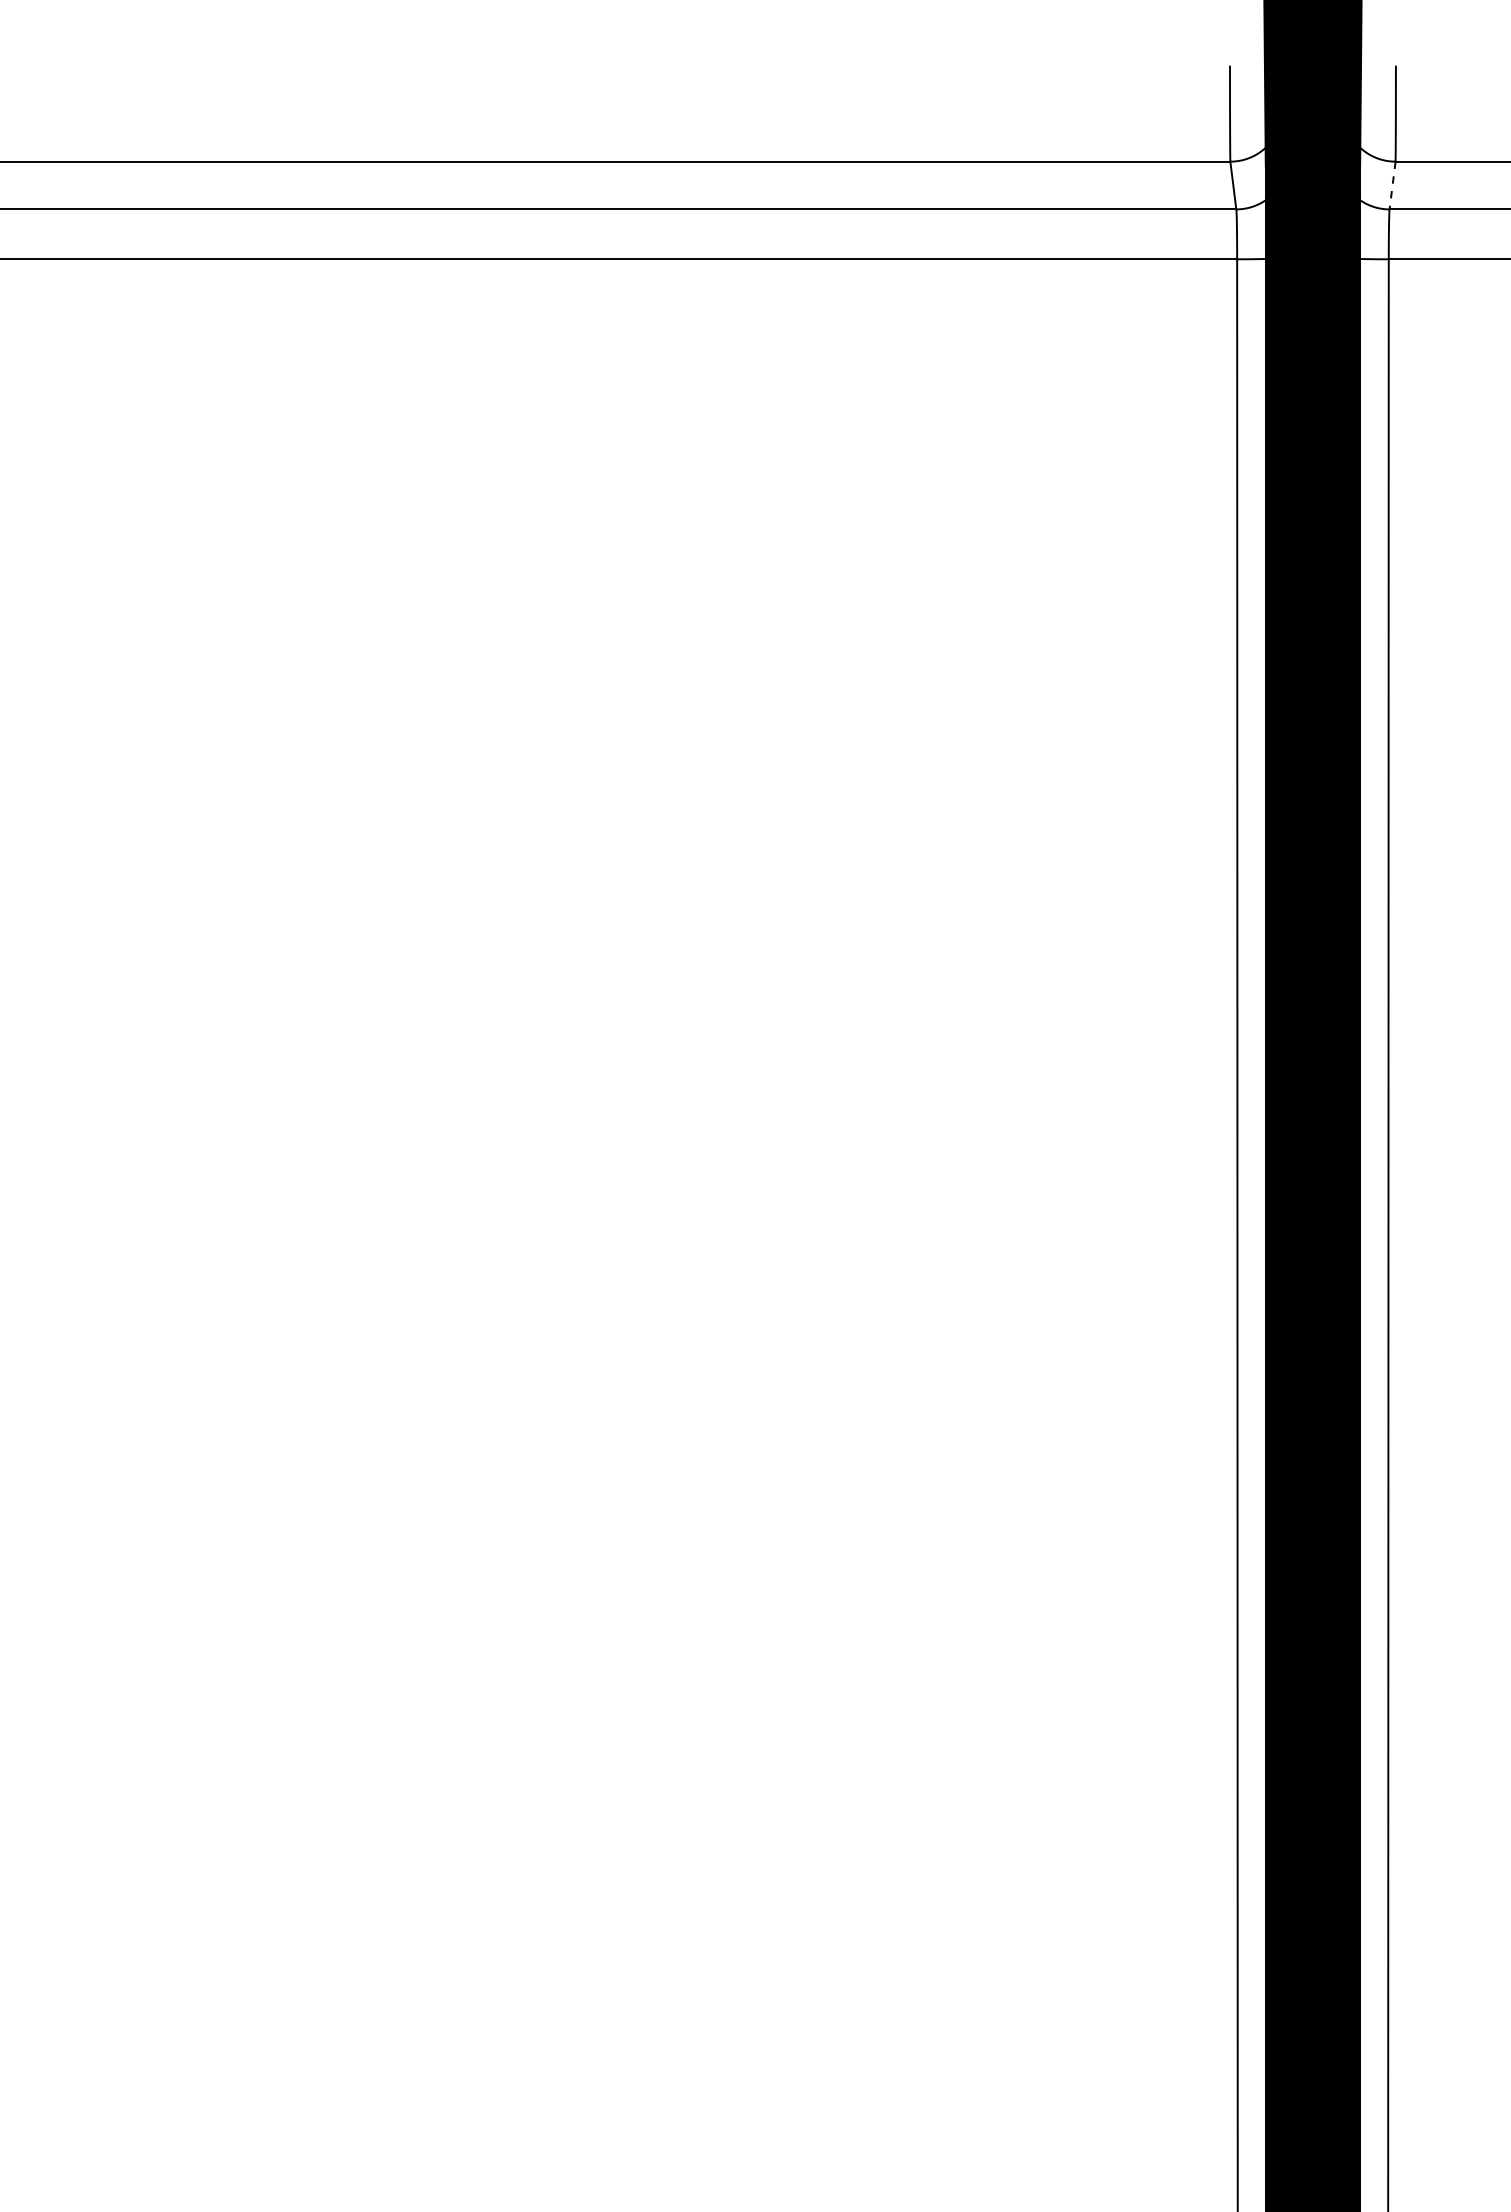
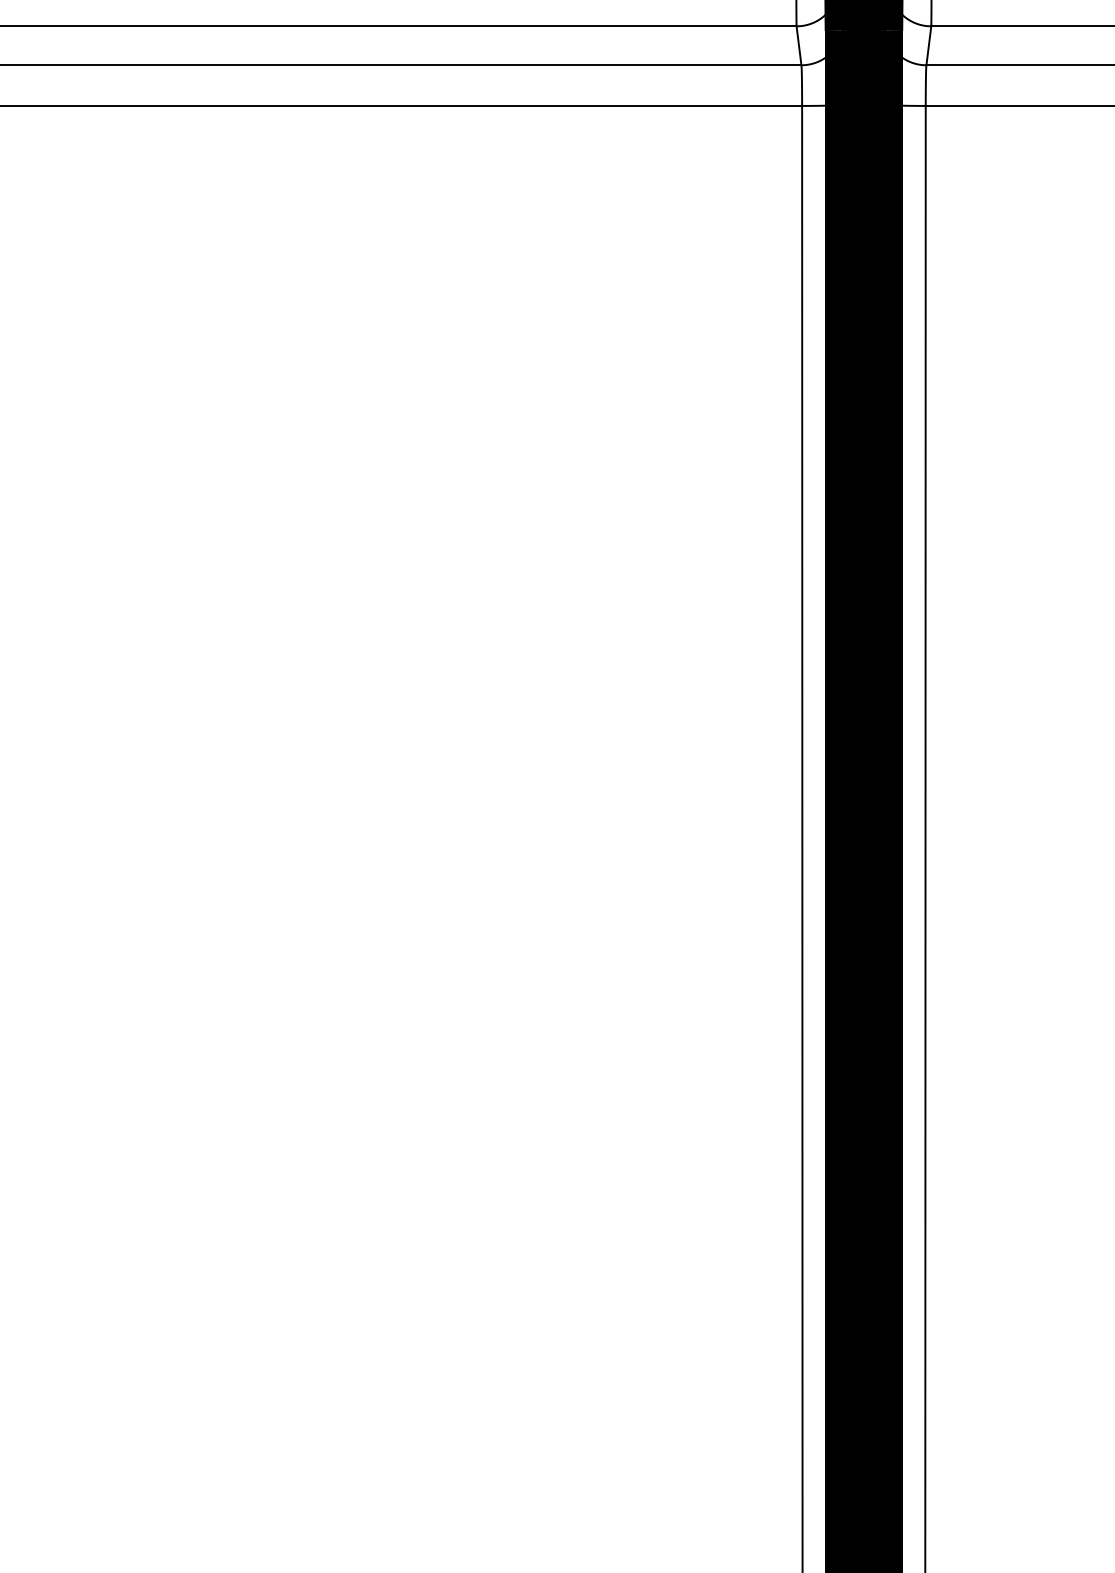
line: (1392, 186) -> (928, 46), dashed -> solid

